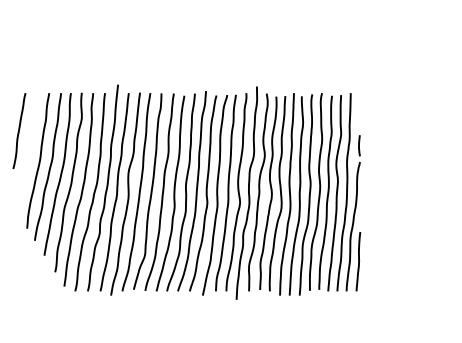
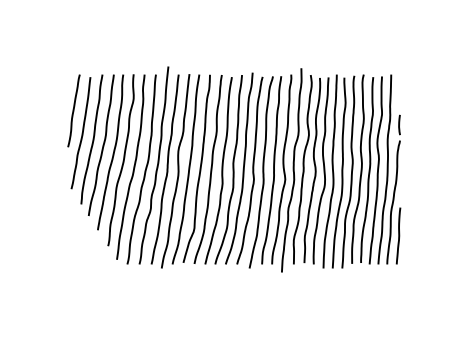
curve: (27, 154) -> (81, 133), added

